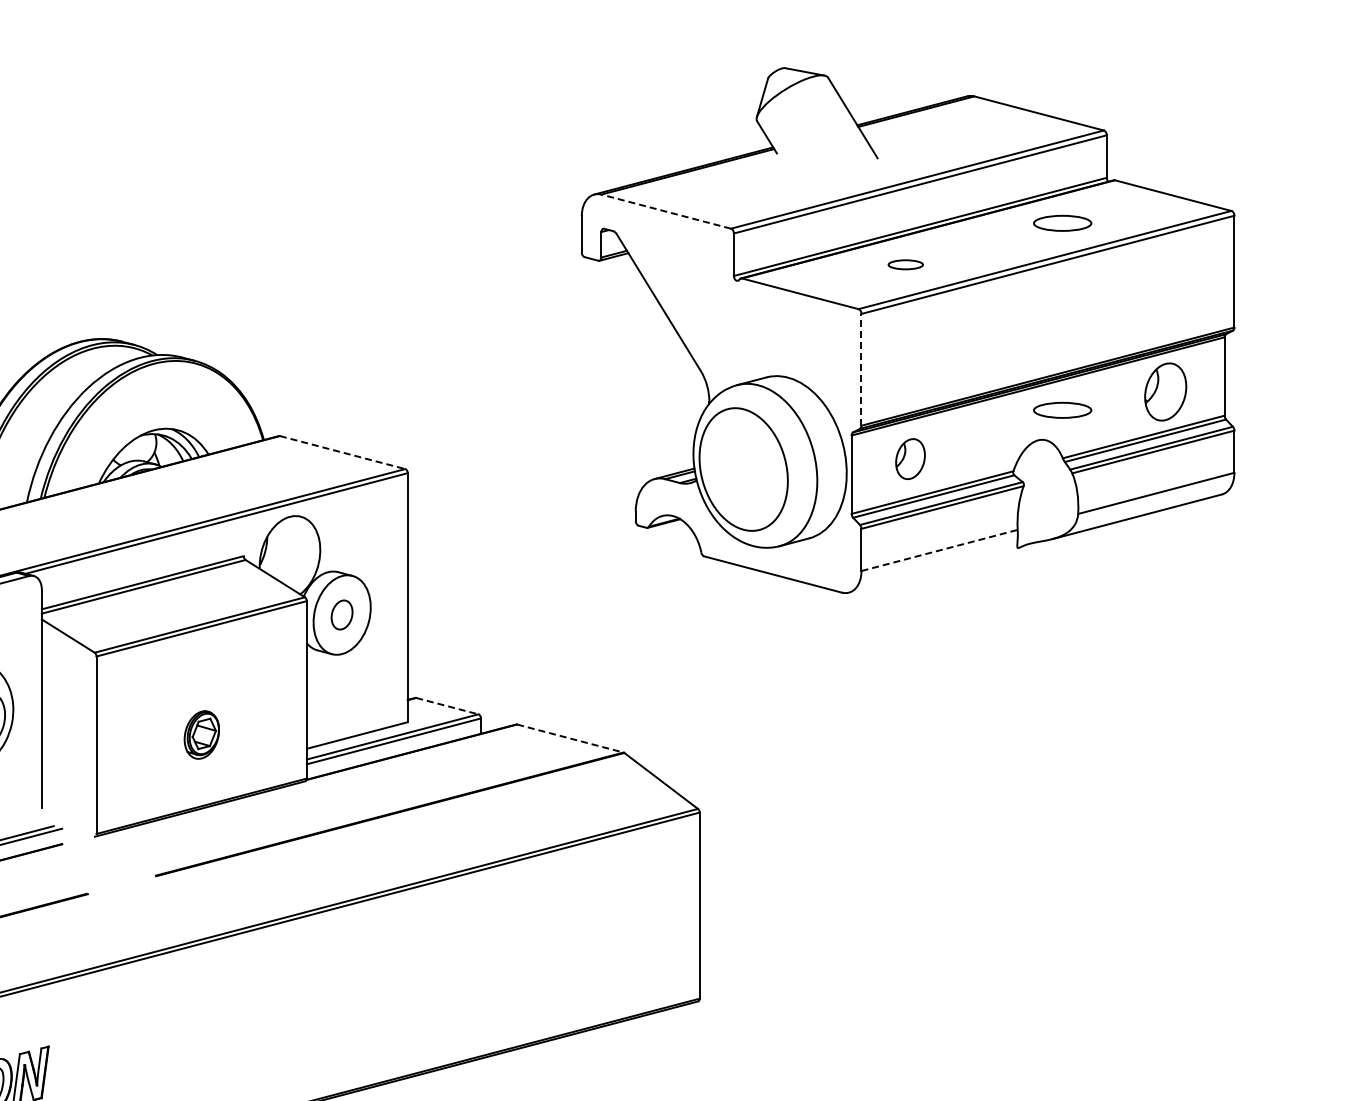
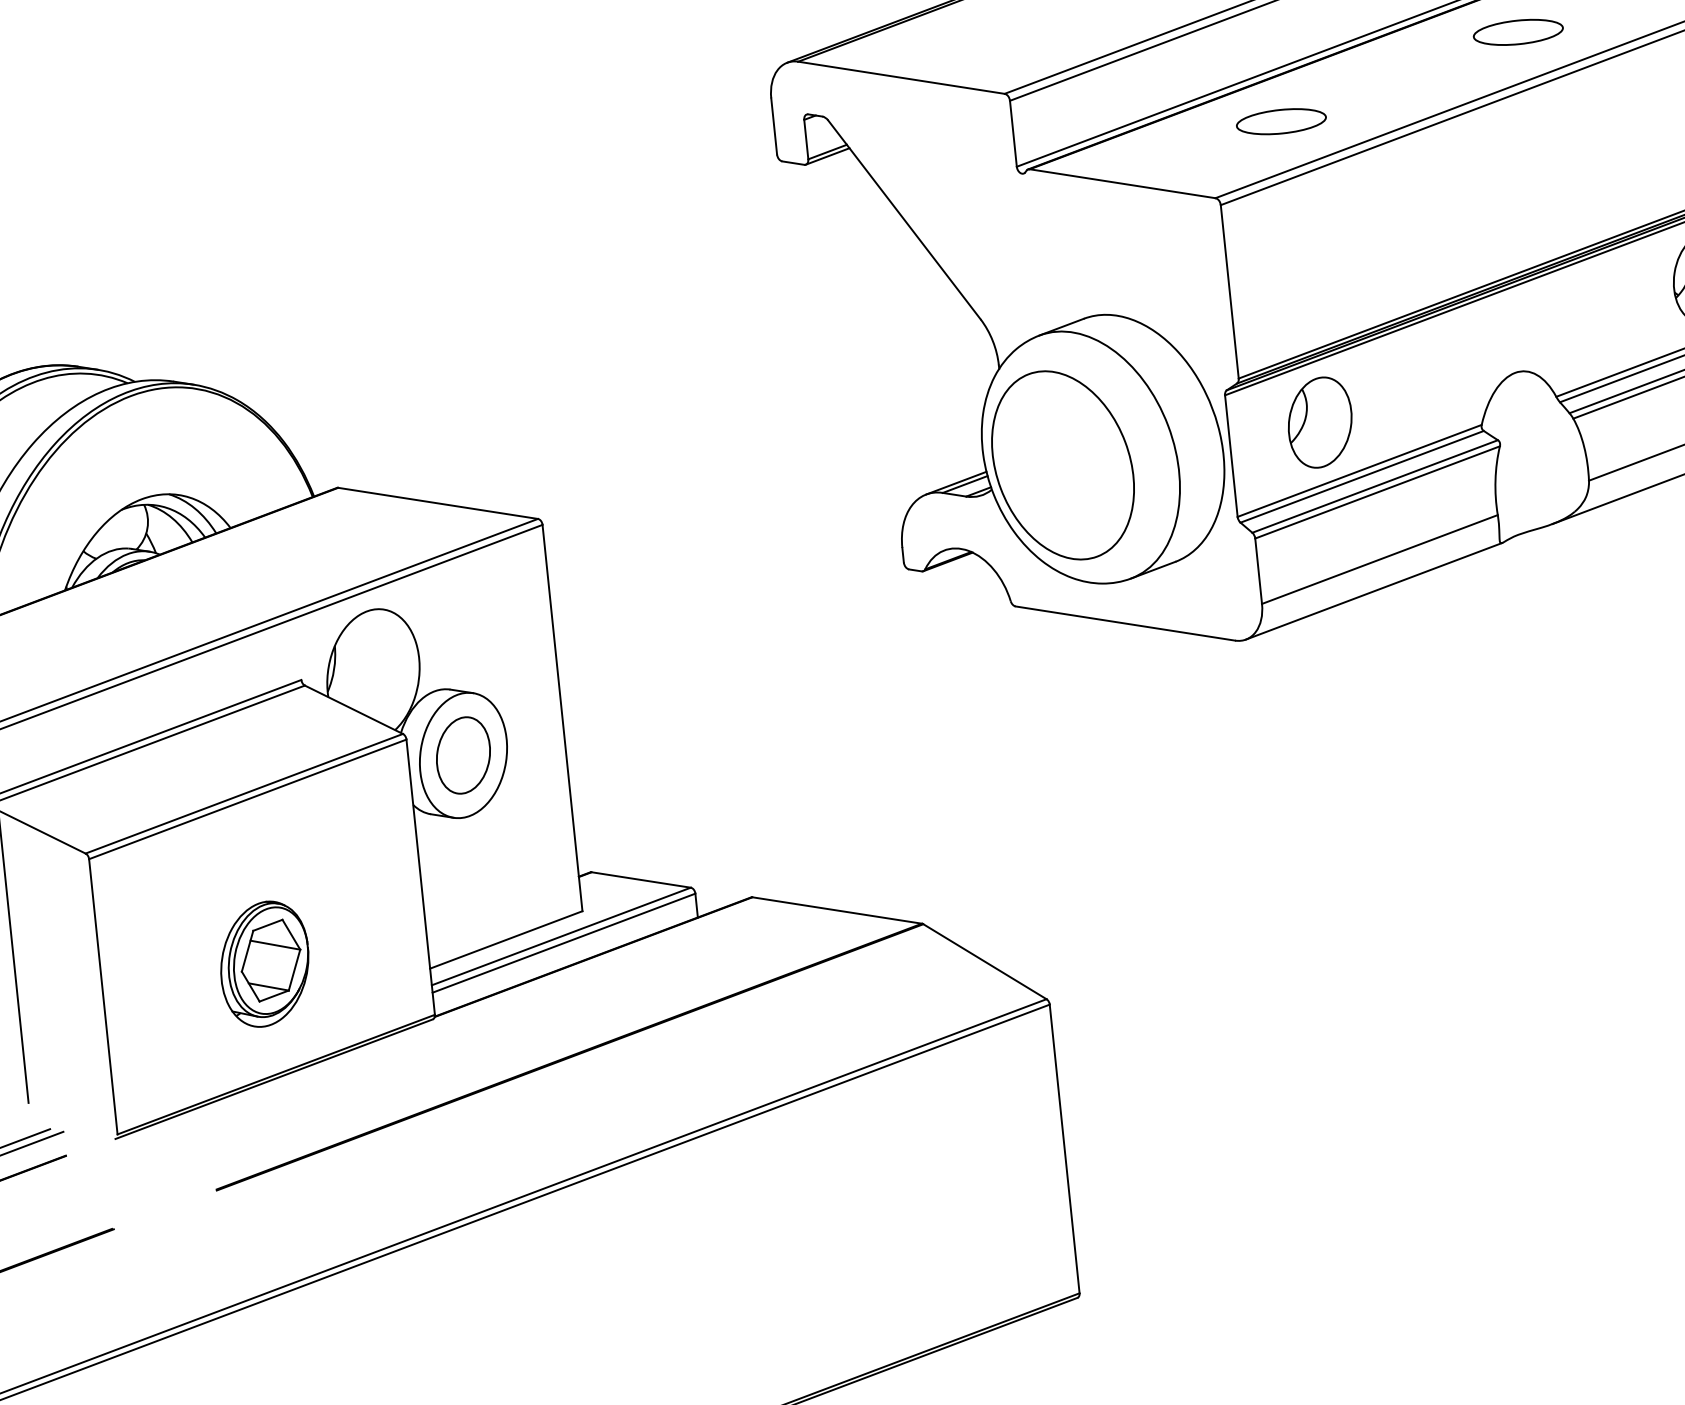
line: (666, 211) -> (901, 77), dashed -> solid
part: (905, 264) -> (1281, 121), size x1.67
line: (861, 369) -> (1229, 291), dashed -> solid
part: (1062, 409) -> (1547, 321), removed
line: (342, 452) -> (437, 503), dashed -> solid
part: (910, 458) -> (1320, 421), size x1.43
line: (939, 550) -> (1379, 559), dashed -> solid
line: (933, 570) -> (1373, 591), added
part: (341, 614) -> (462, 754), size x1.67
line: (447, 706) -> (641, 880), dashed -> solid
part: (201, 734) -> (264, 963), size x1.67
line: (570, 738) -> (837, 910), dashed -> solid

